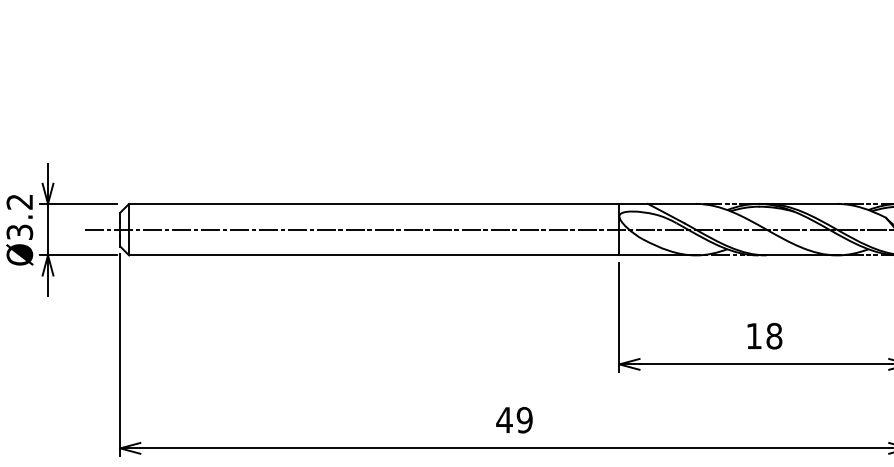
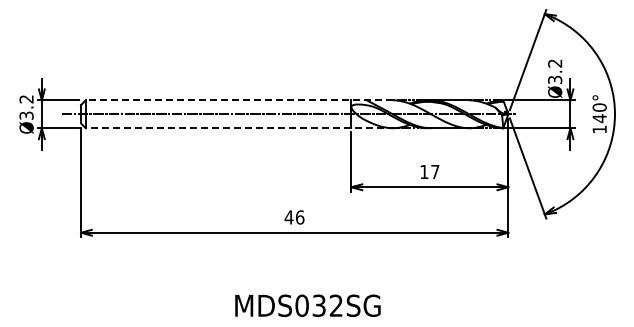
line: (412, 204) -> (239, 100), solid -> dashed
line: (412, 255) -> (239, 128), solid -> dashed
text: (774, 335) -> (435, 171), 18 -> 17
text: (523, 420) -> (299, 217), 49 -> 46

